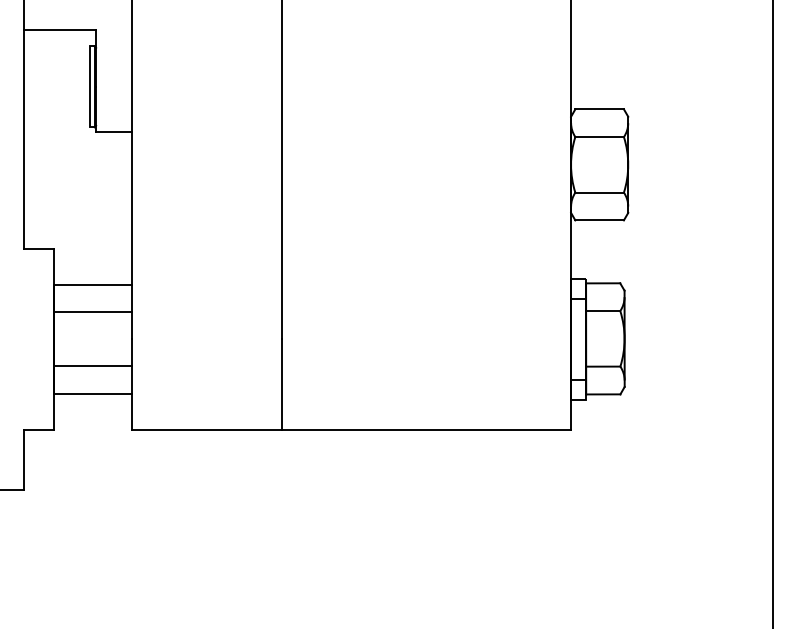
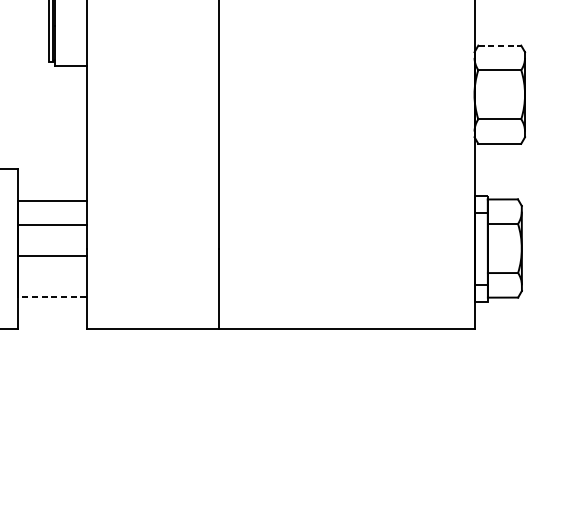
line: (600, 109) -> (500, 45), solid -> dashed
line: (92, 366) -> (51, 256), moved
line: (92, 393) -> (51, 296), solid -> dashed

